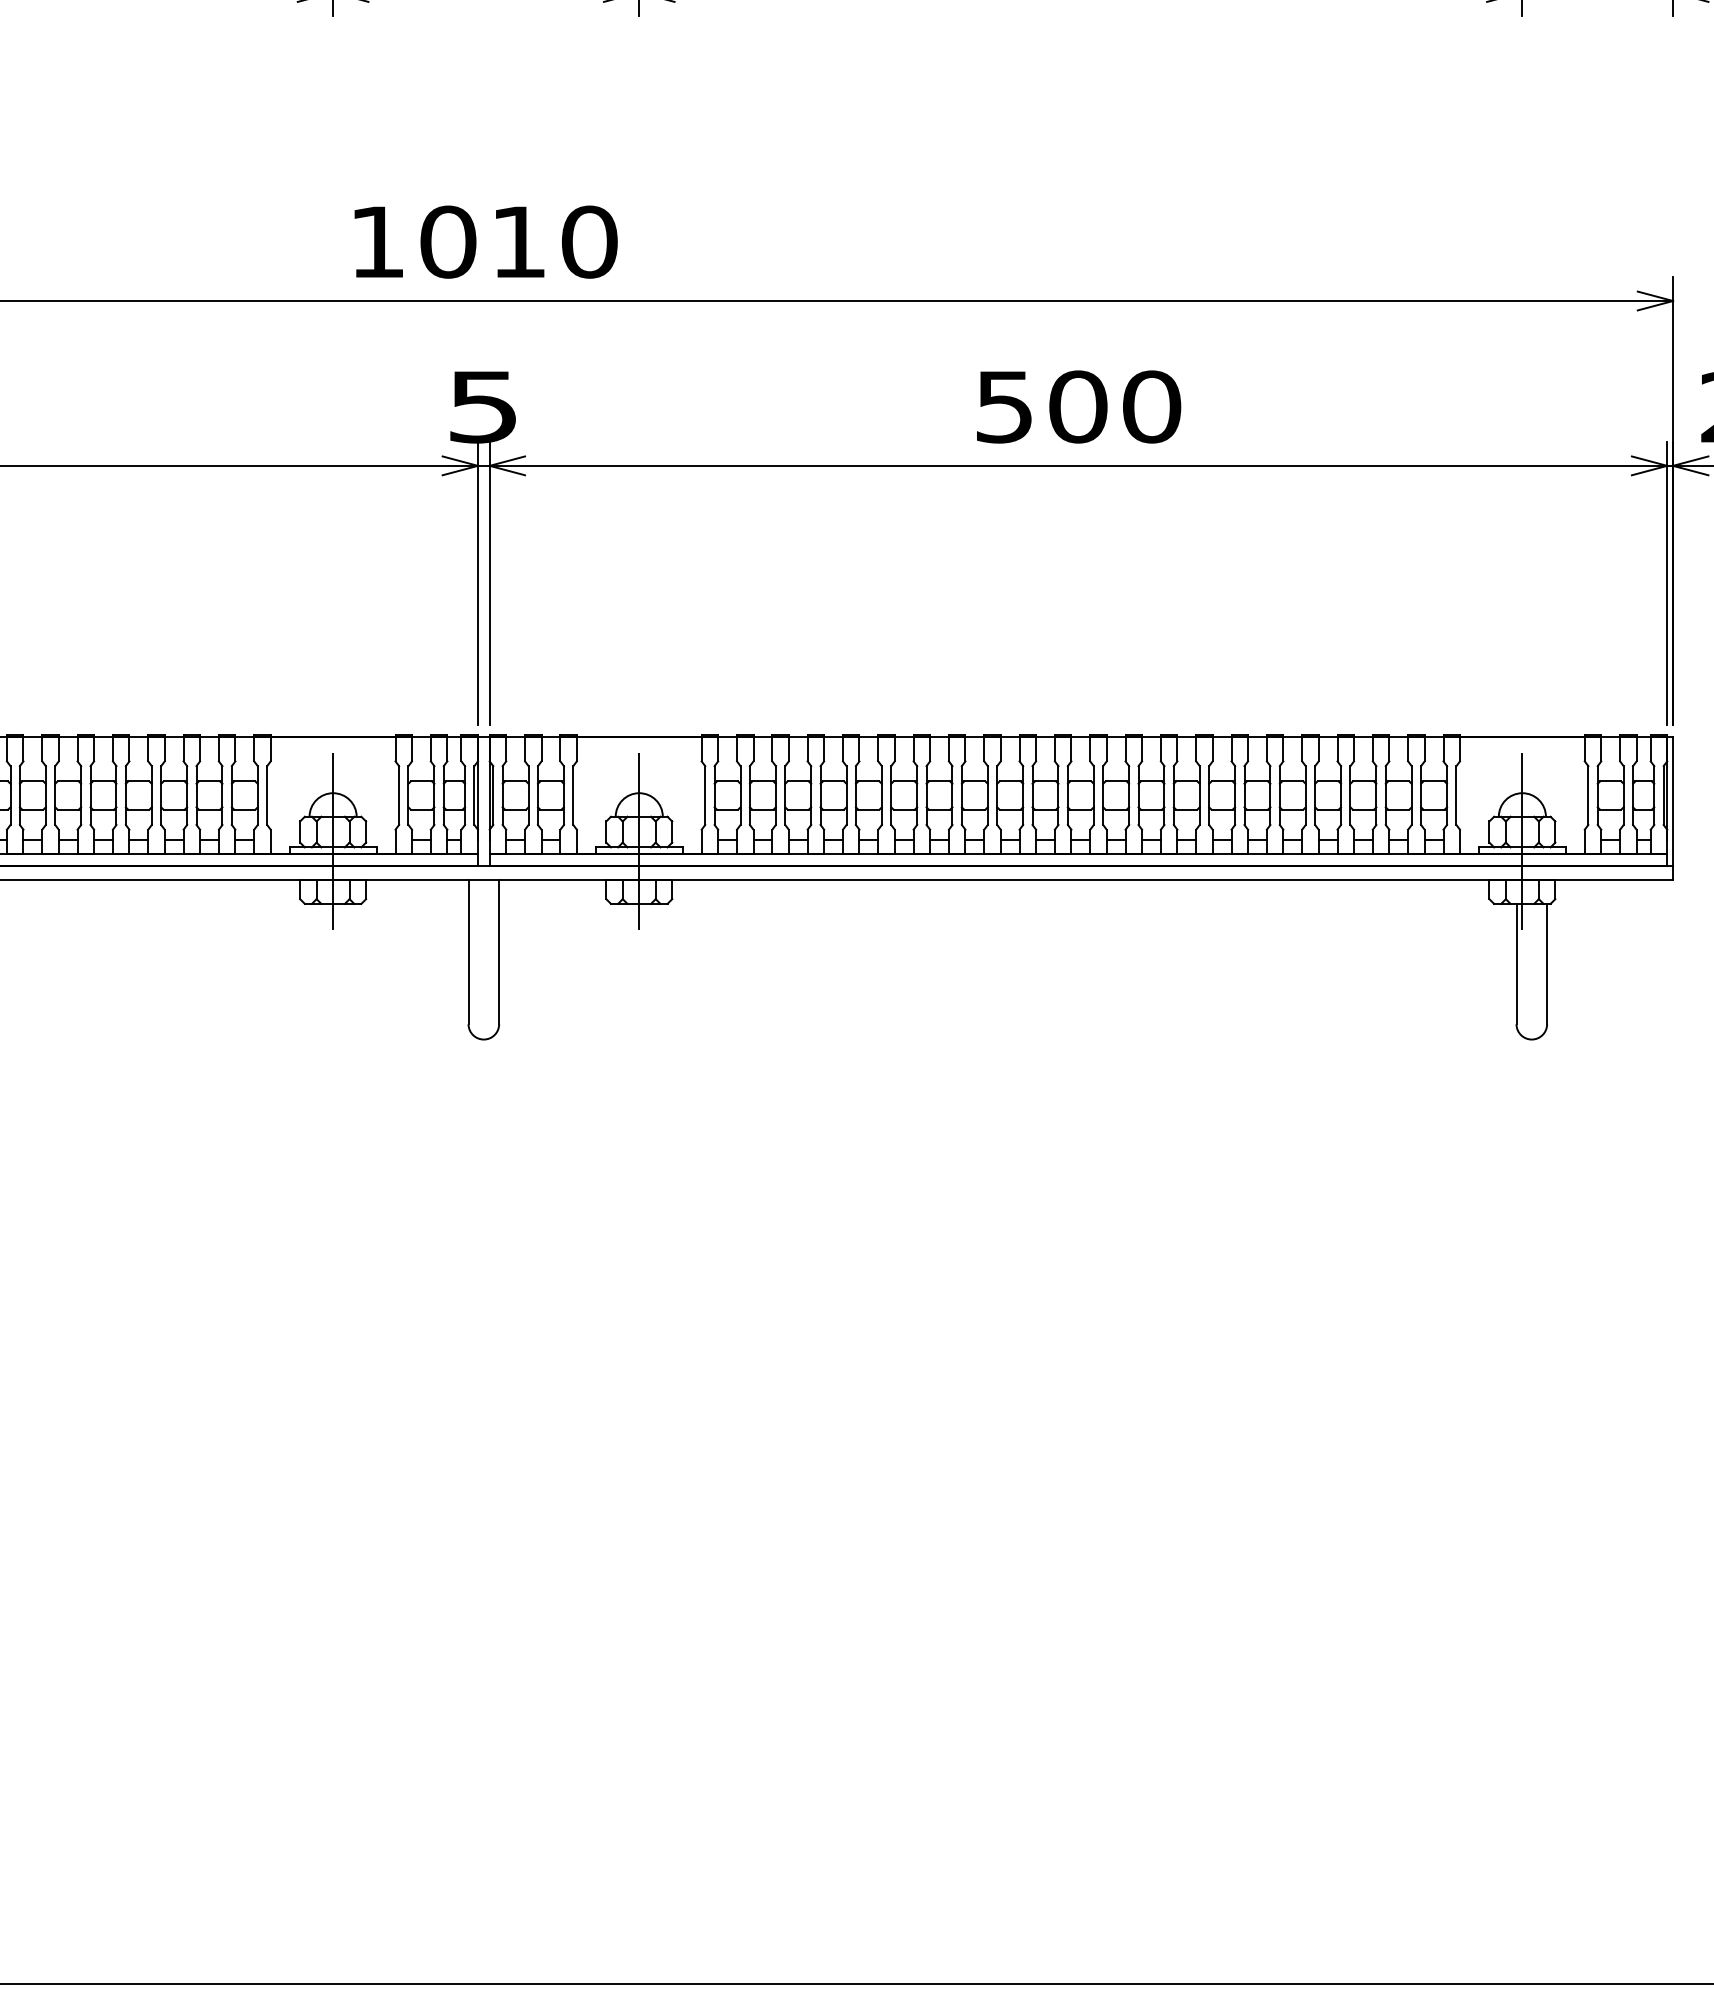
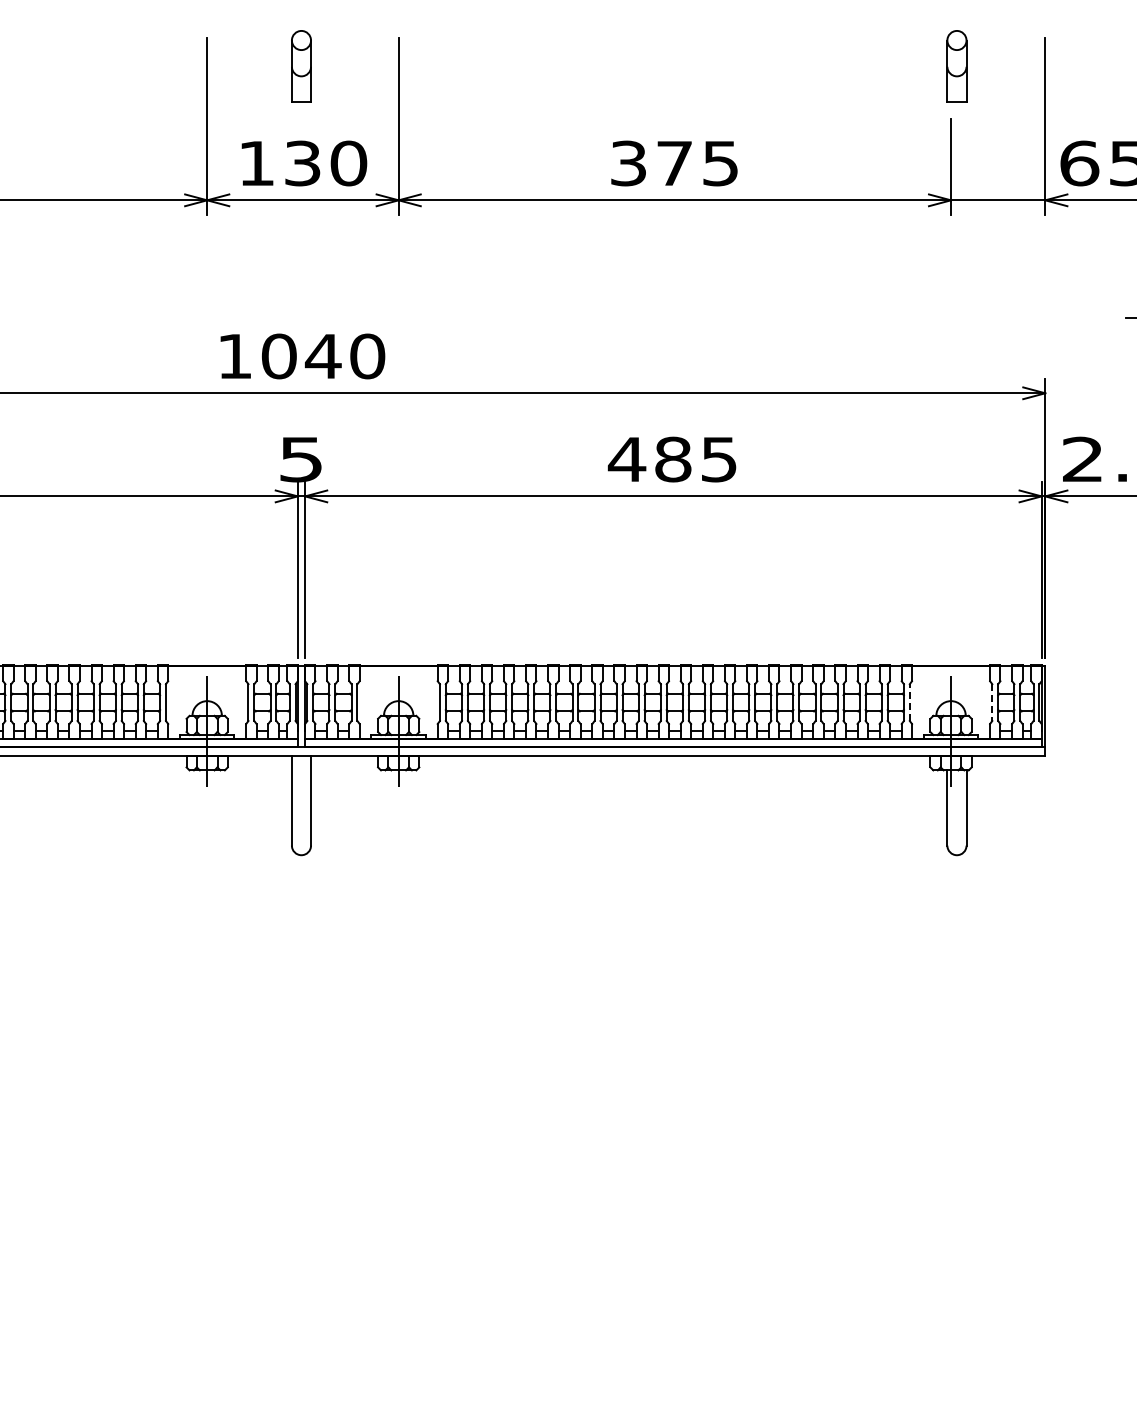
text: (517, 242) -> (322, 356), 1010 -> 1040
text: (1077, 406) -> (672, 459), 500 -> 485
line: (1455, 795) -> (909, 702), solid -> dashed
line: (1588, 796) -> (992, 703), solid -> dashed

